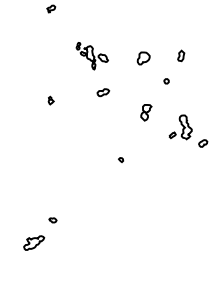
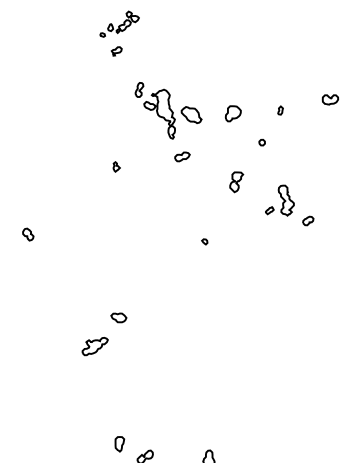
part: (92, 55) -> (168, 110), size x1.67
part: (181, 55) -> (280, 110), size x0.62
part: (52, 220) -> (118, 317), size x1.67

